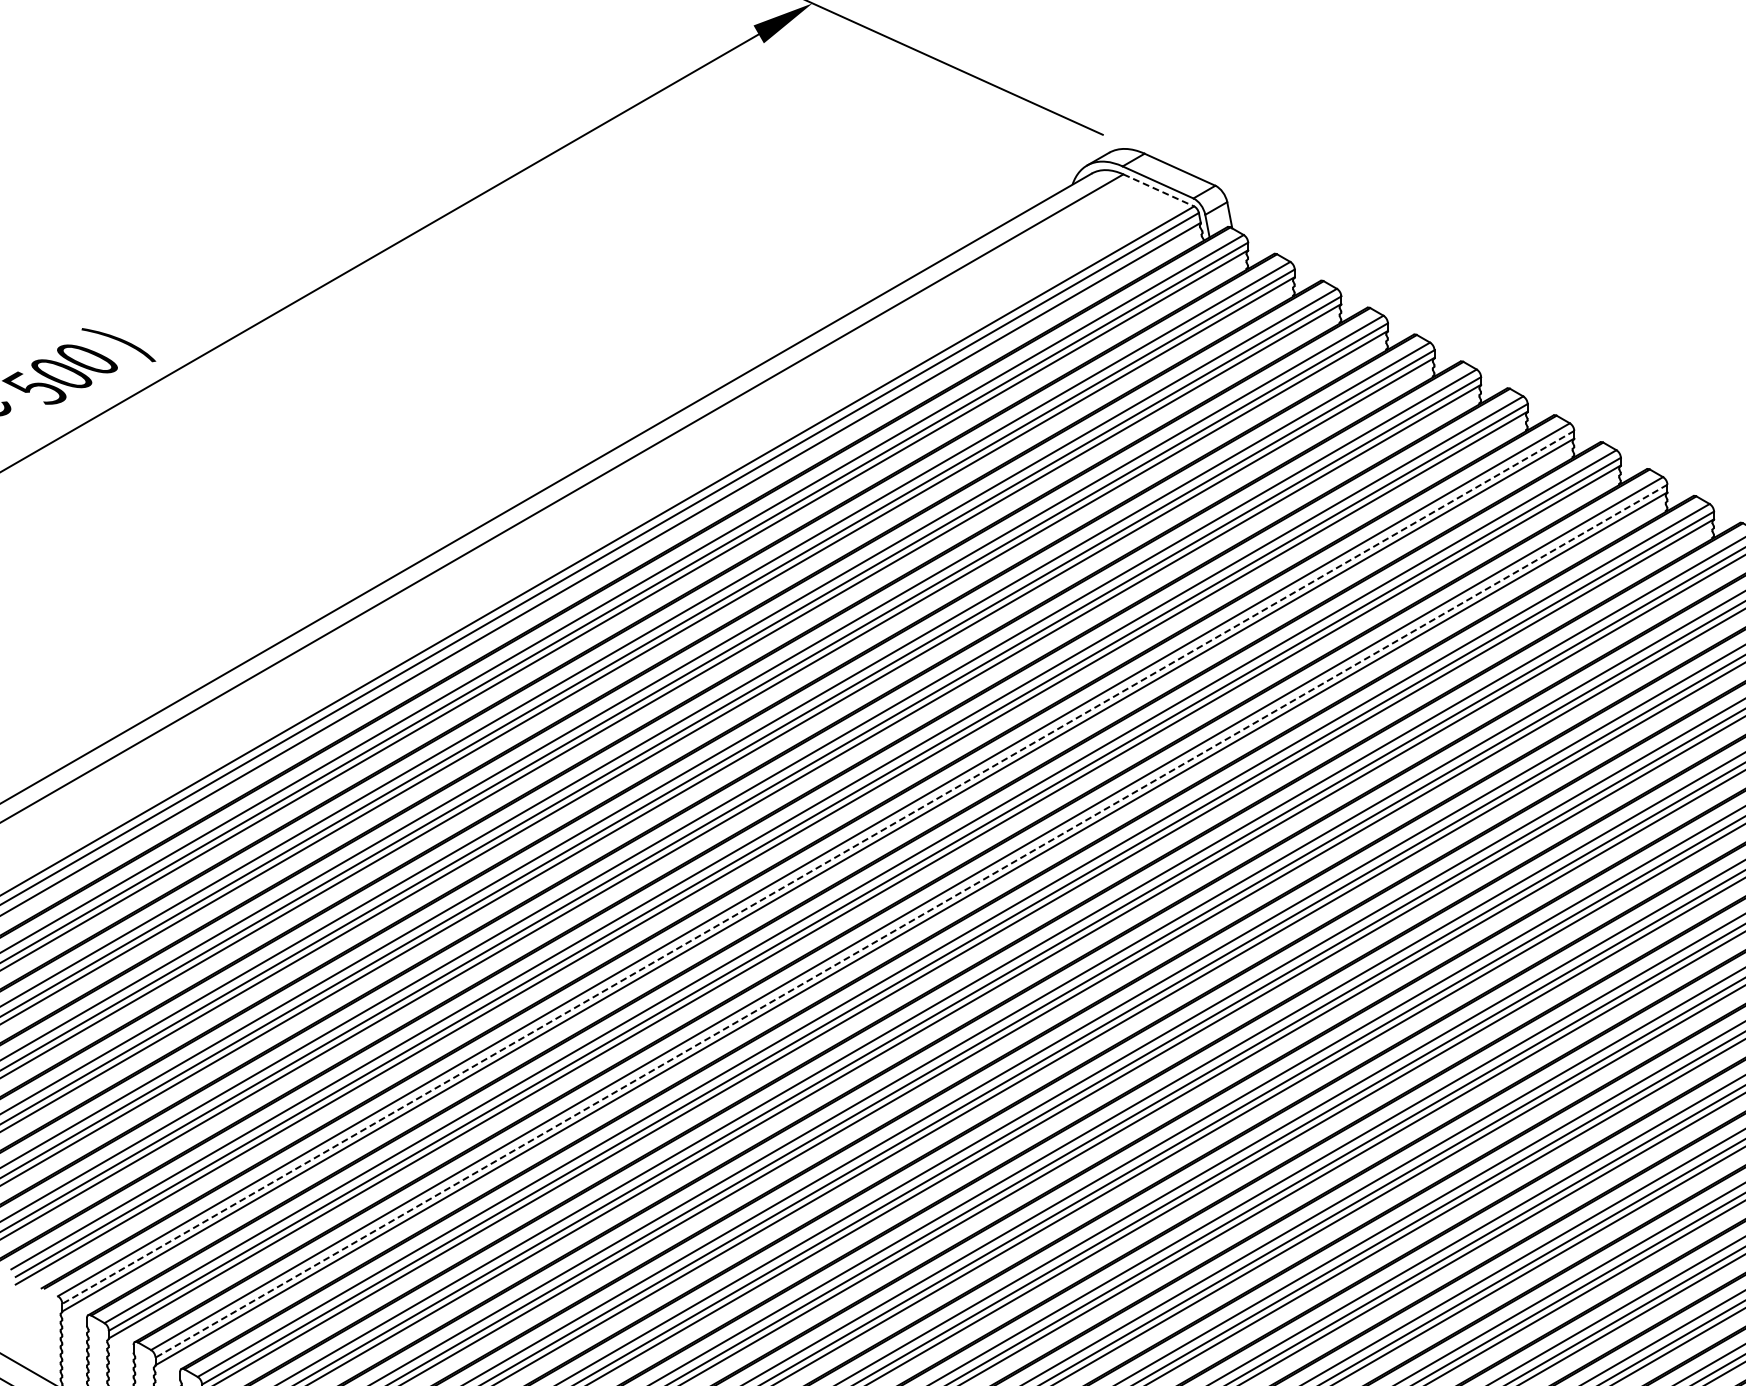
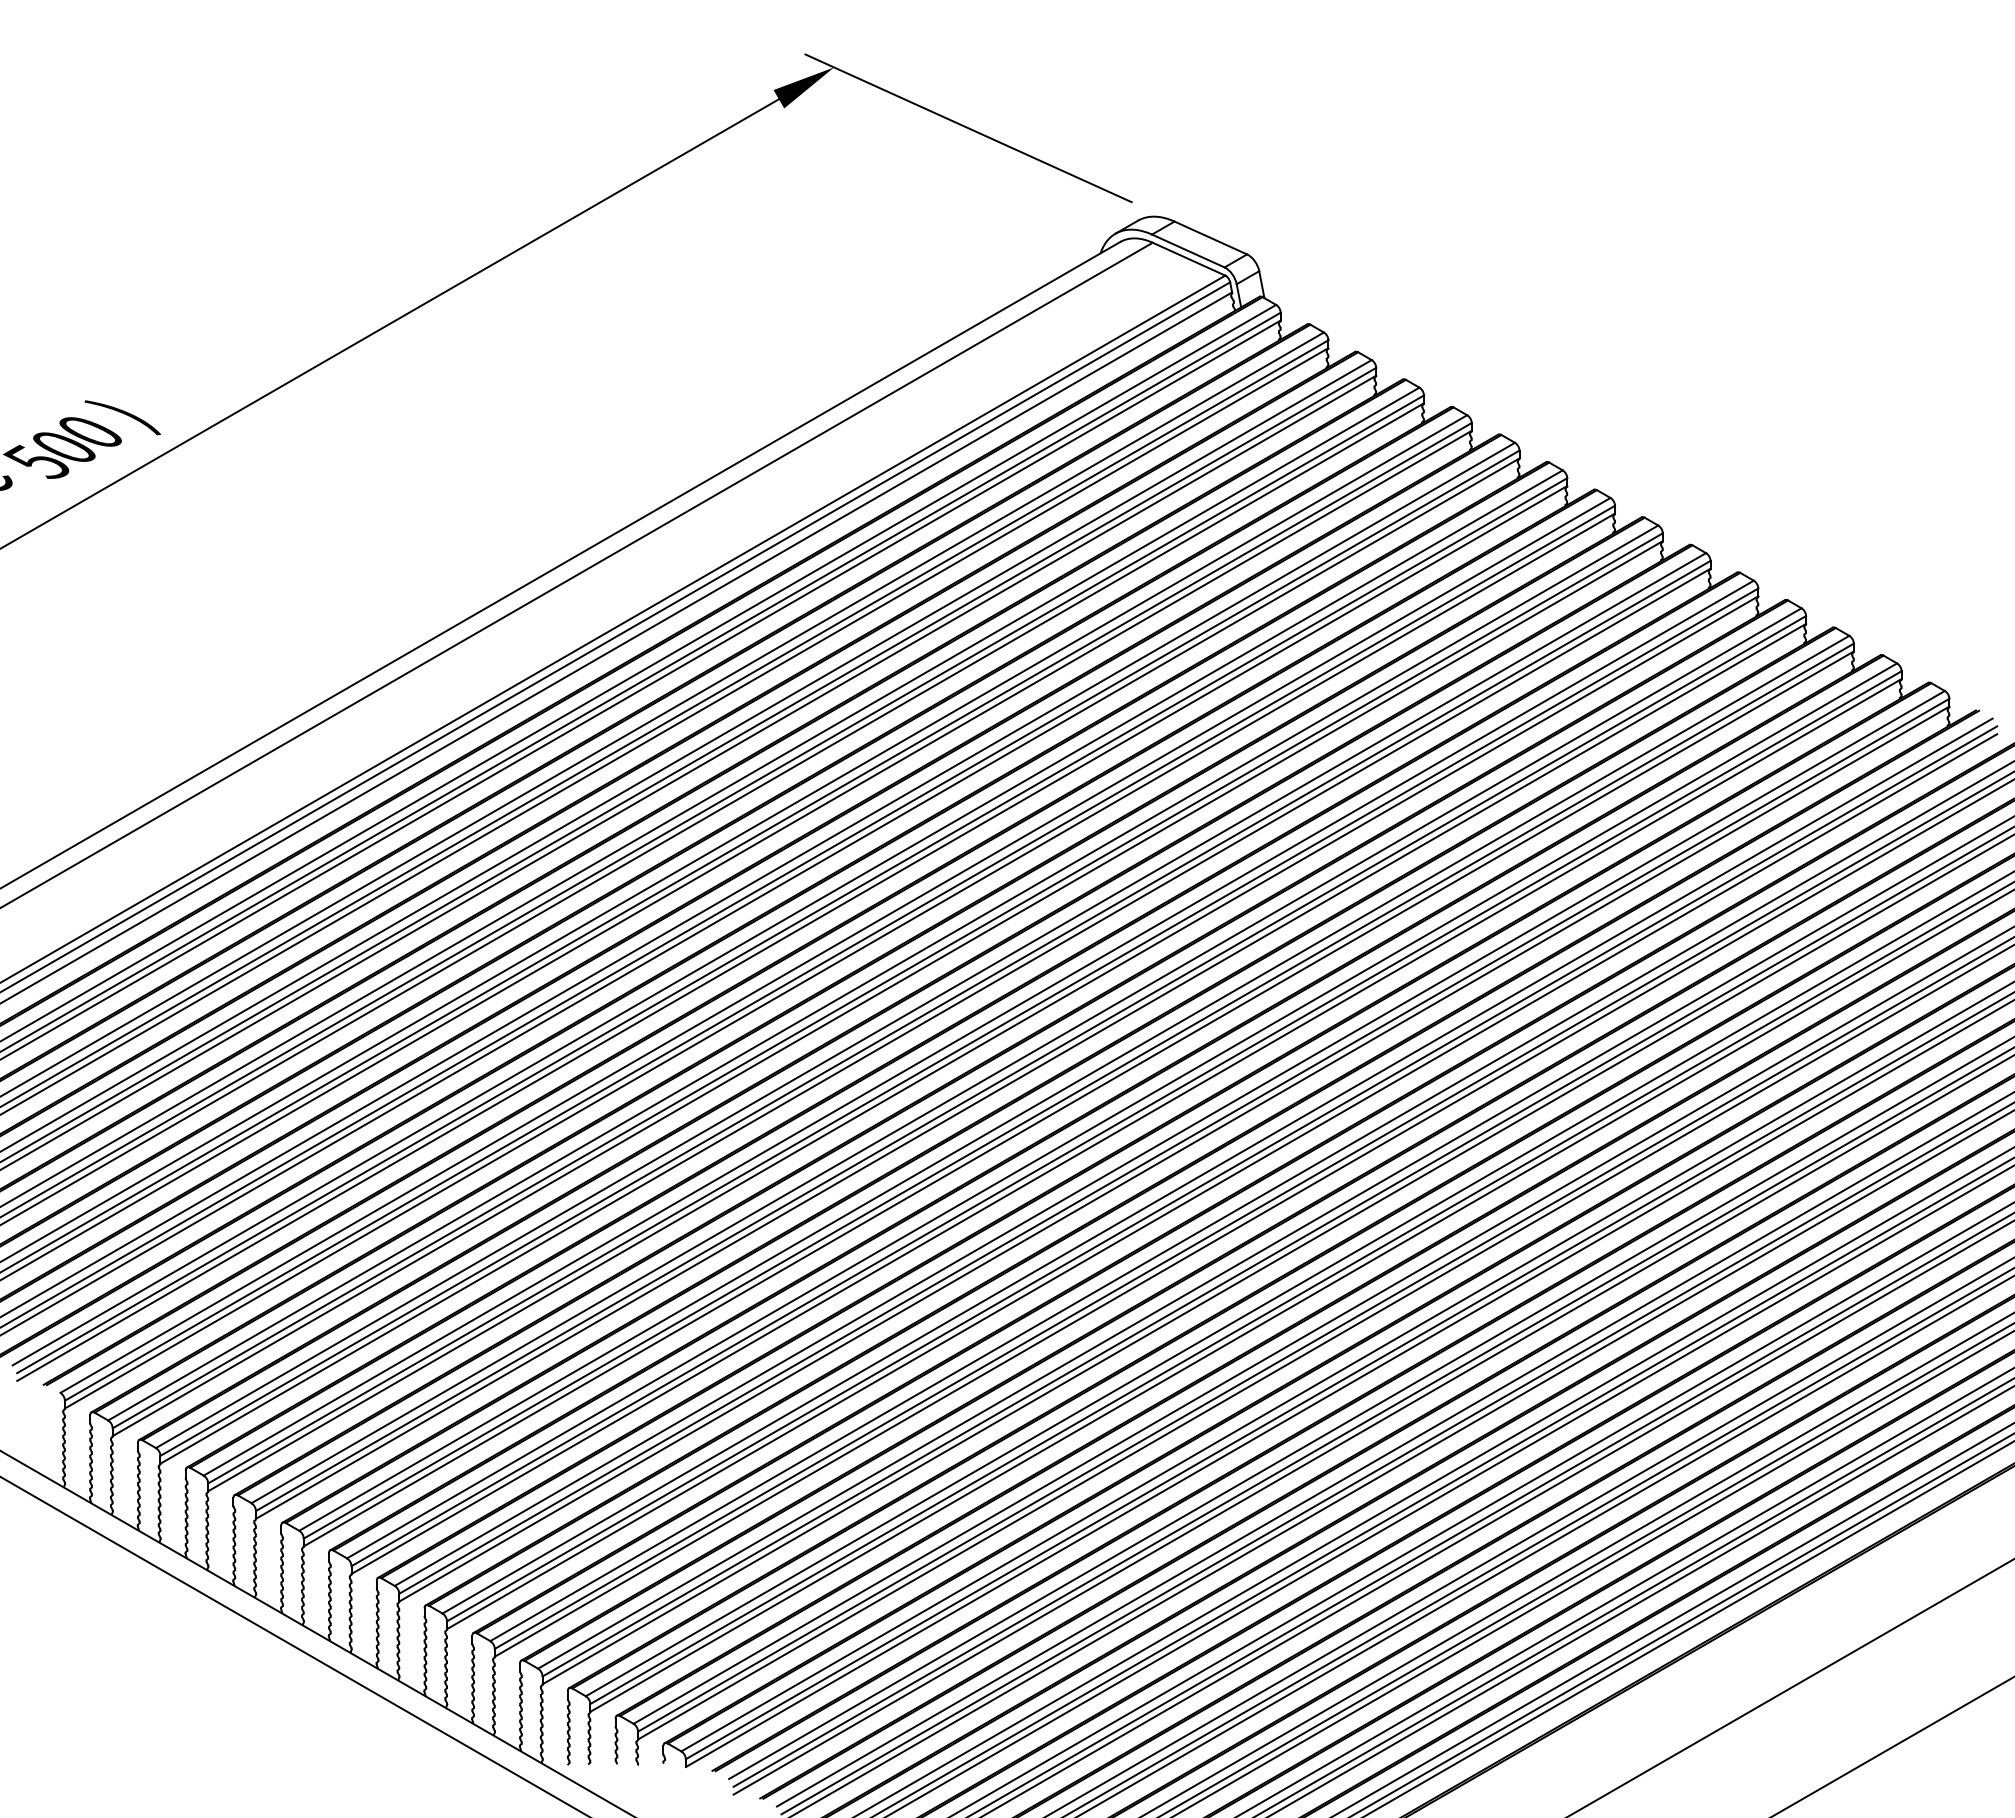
line: (1159, 190) -> (1189, 259), dashed -> solid
line: (817, 867) -> (839, 953), dashed -> solid
line: (911, 921) -> (935, 1008), dashed -> solid

